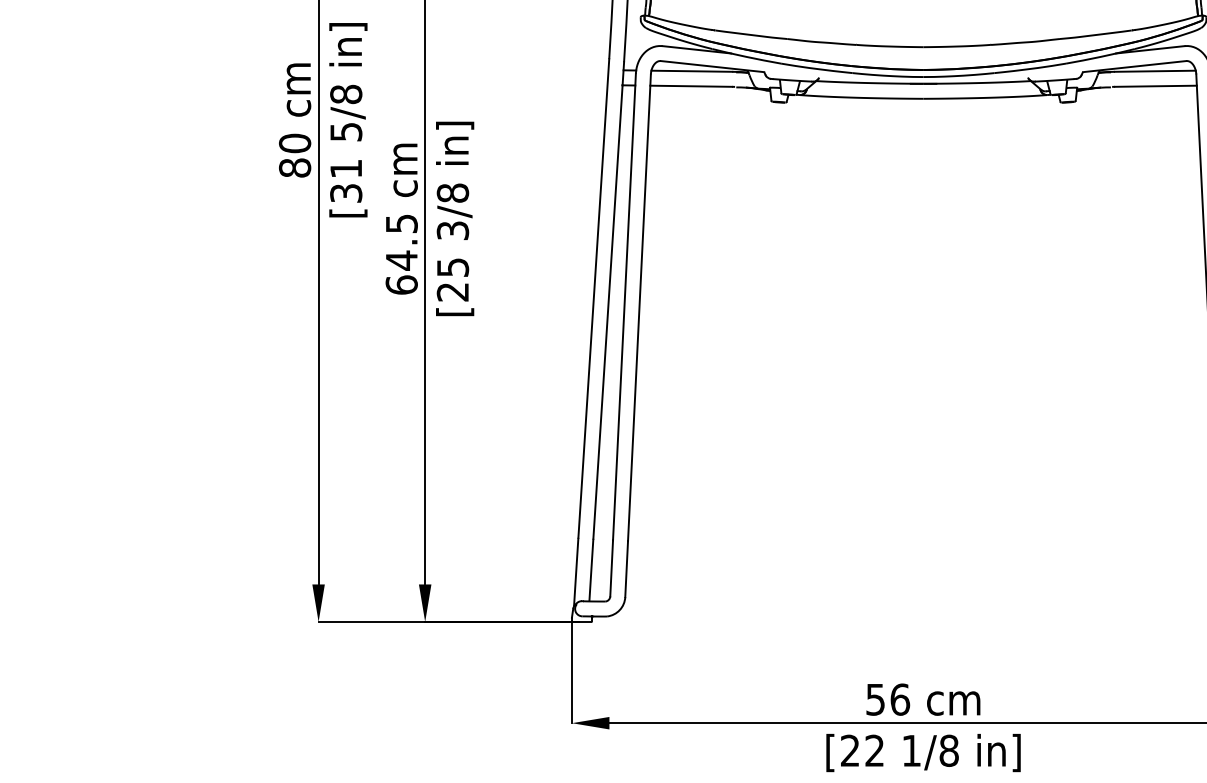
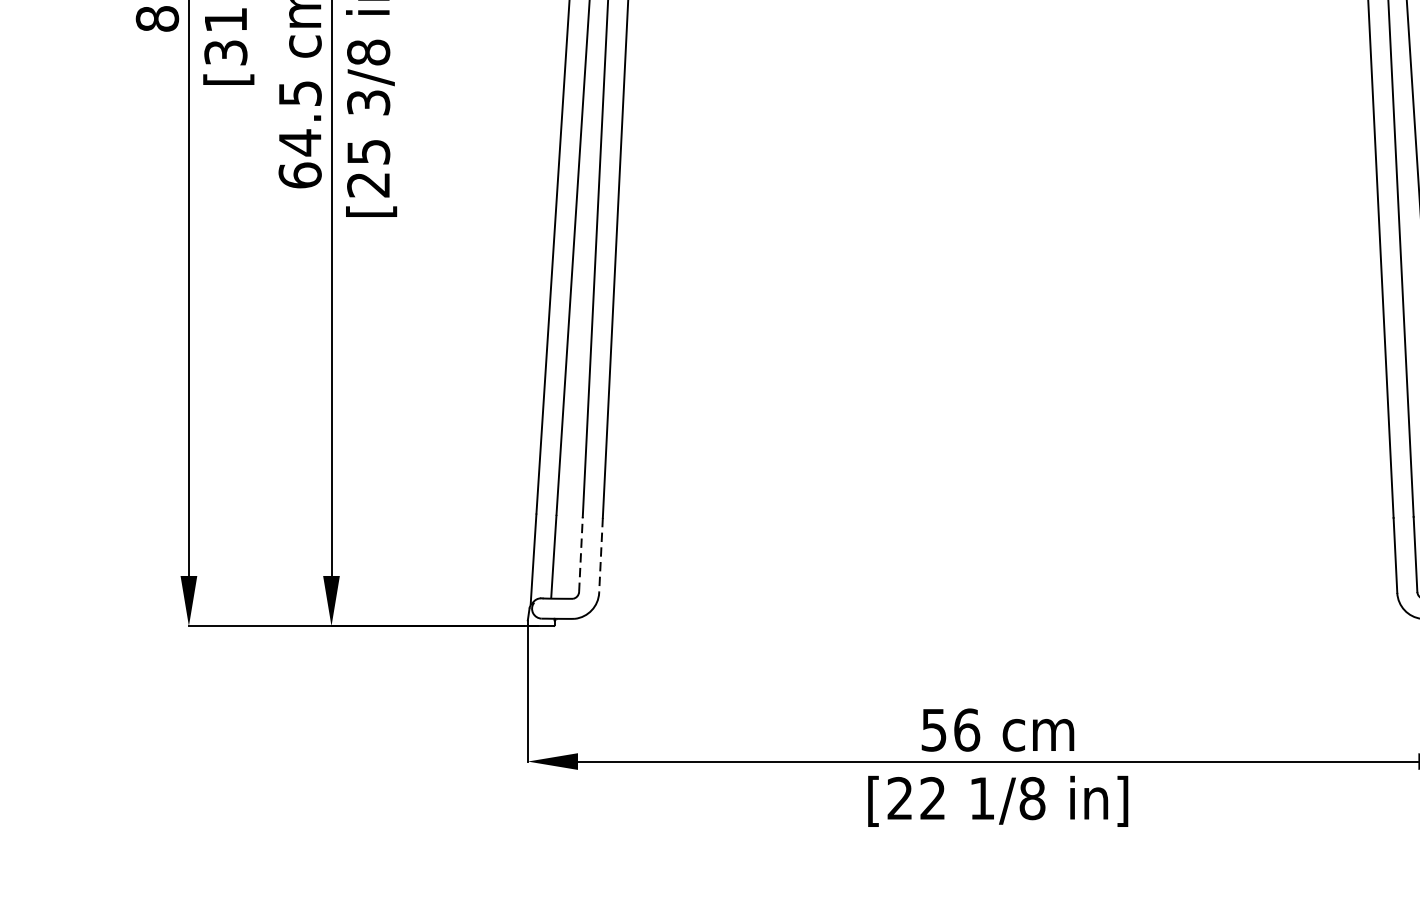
line: (611, 567) -> (580, 553), solid -> dashed
line: (626, 569) -> (600, 555), solid -> dashed

